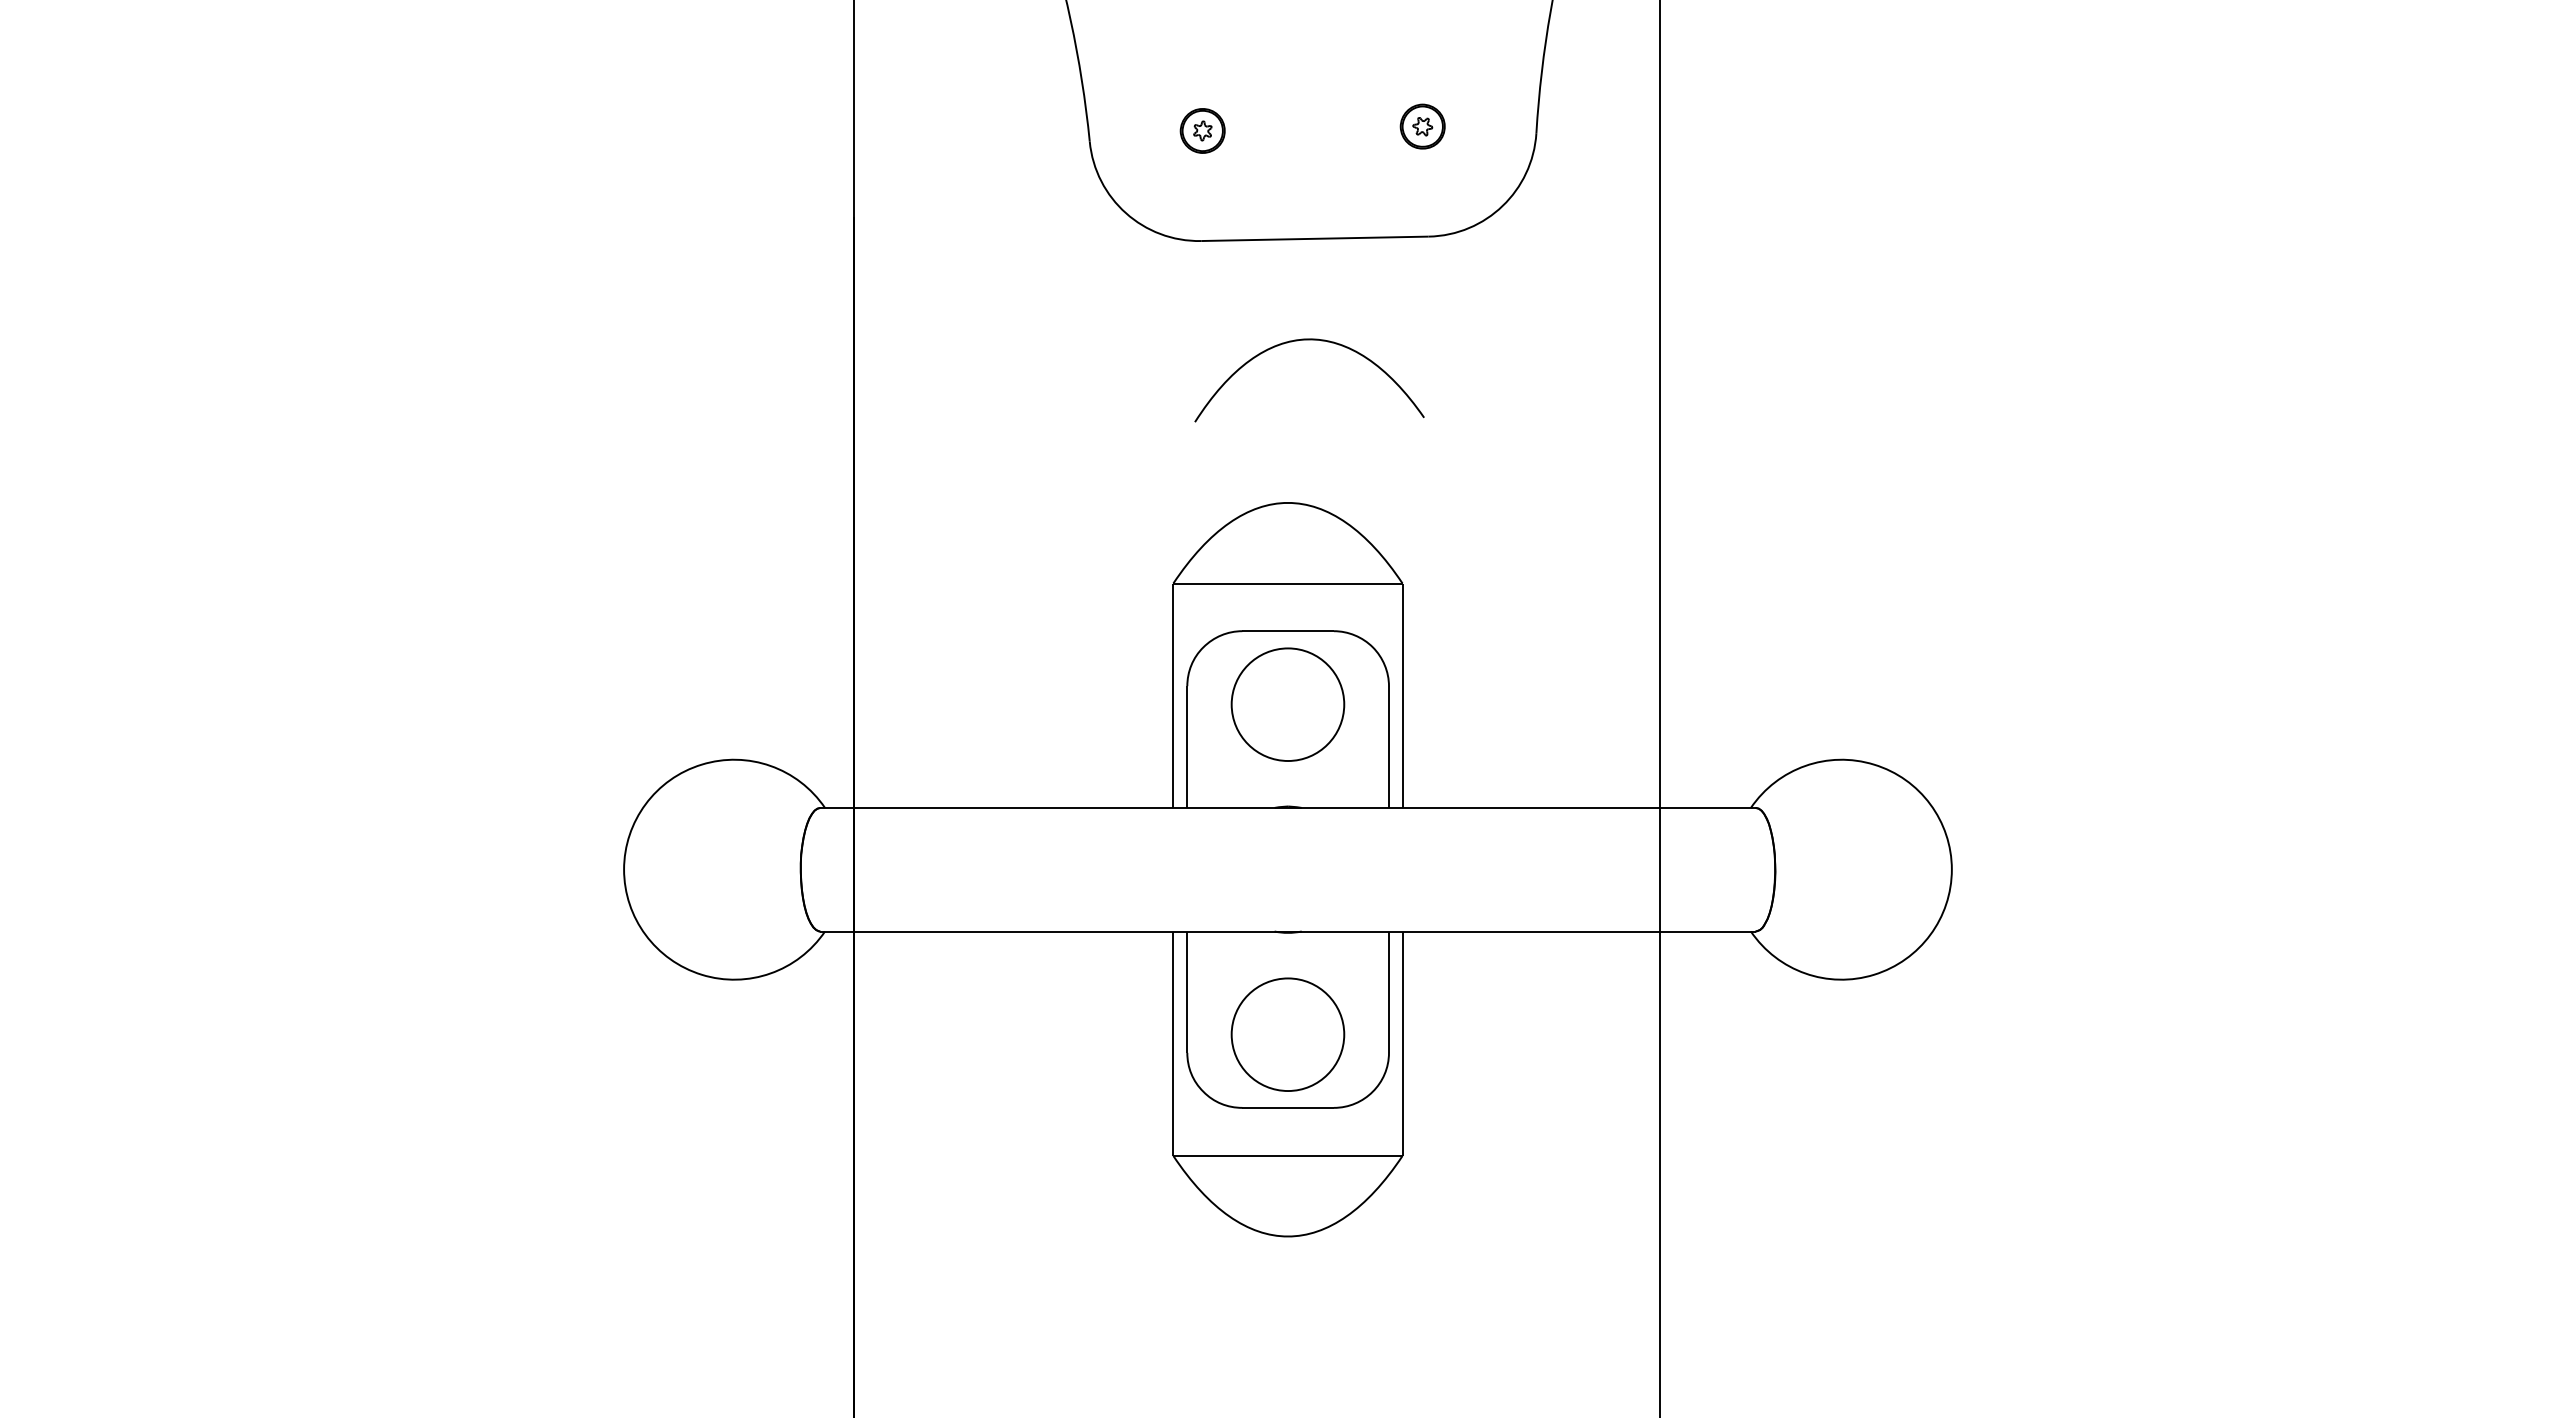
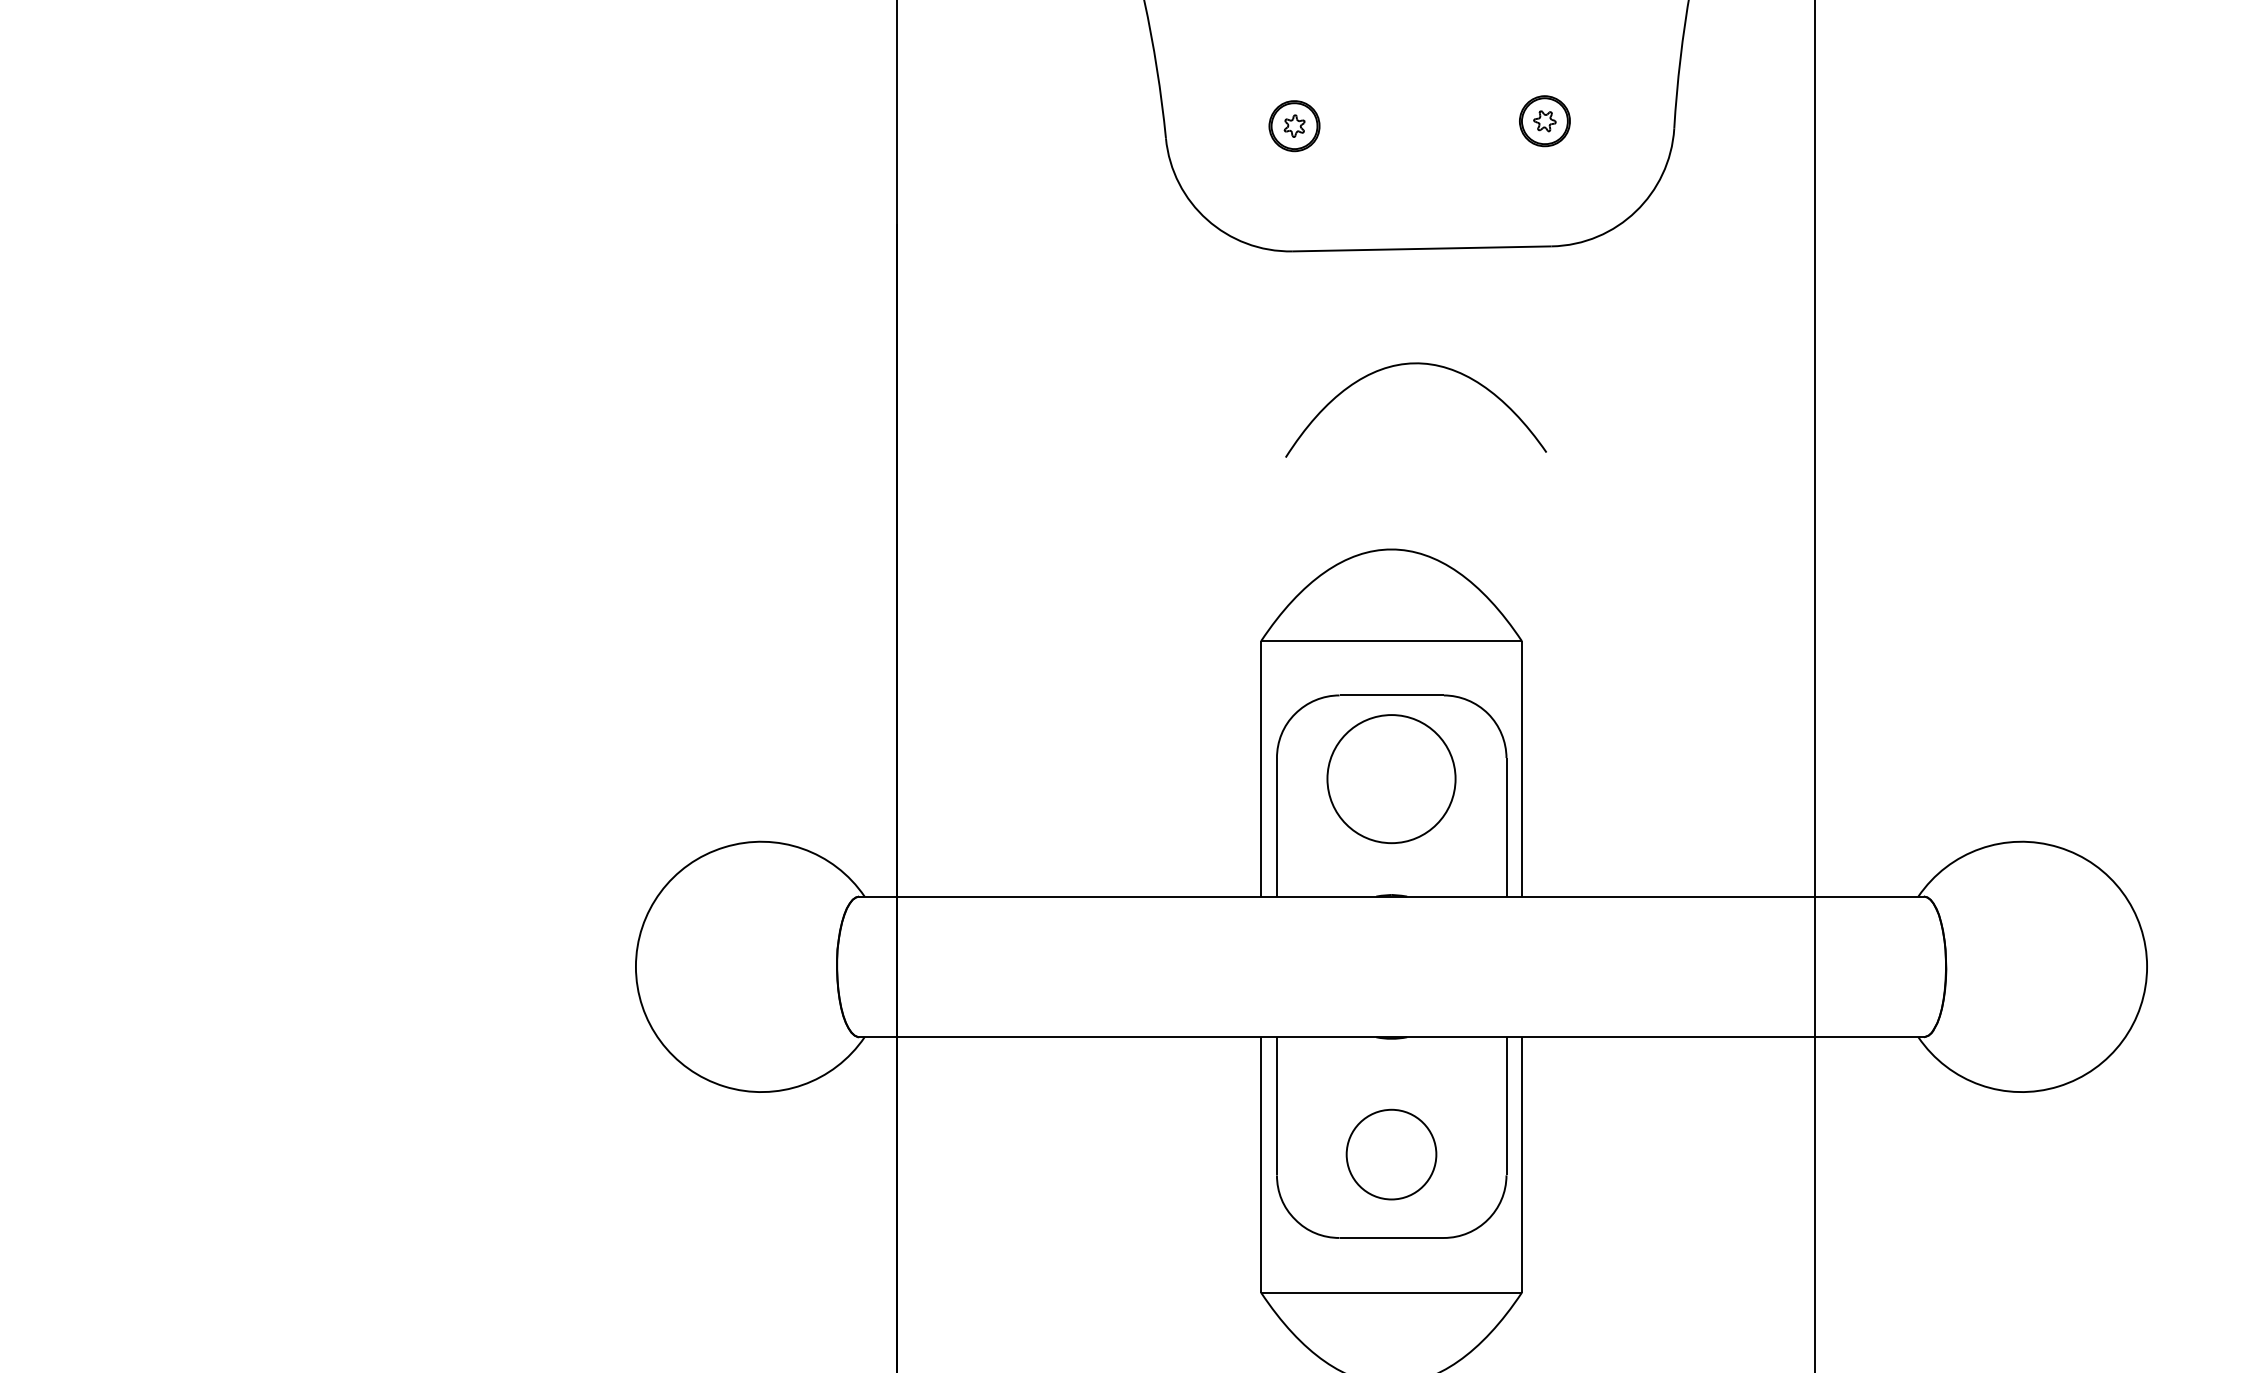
part: (1287, 1034) -> (1390, 1154), size x0.7

